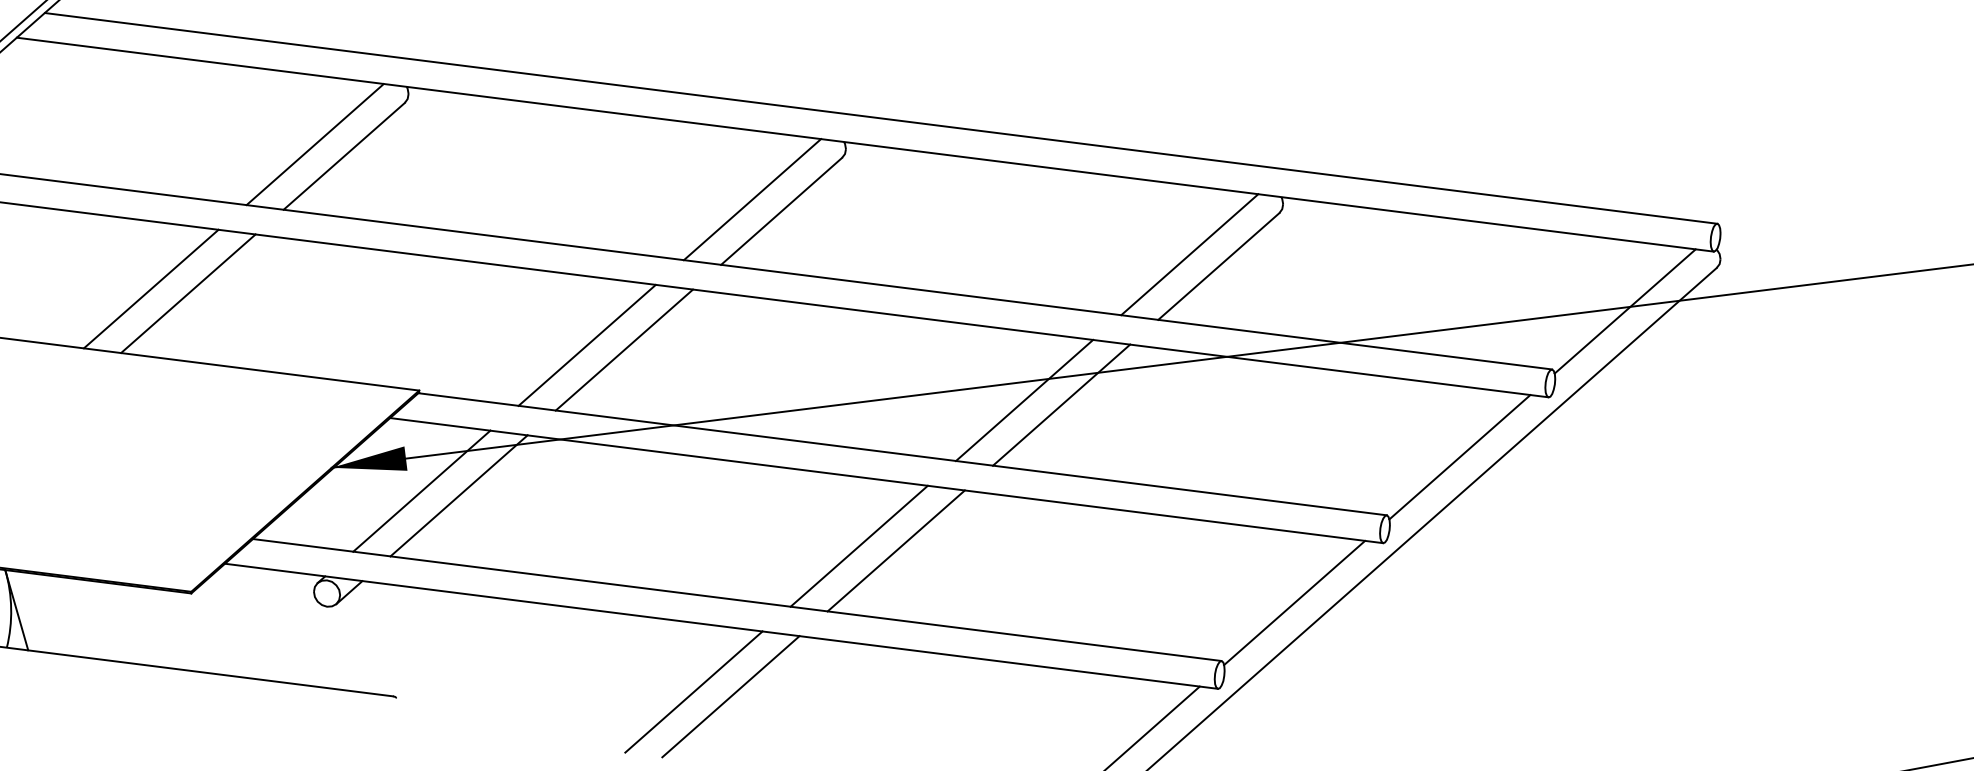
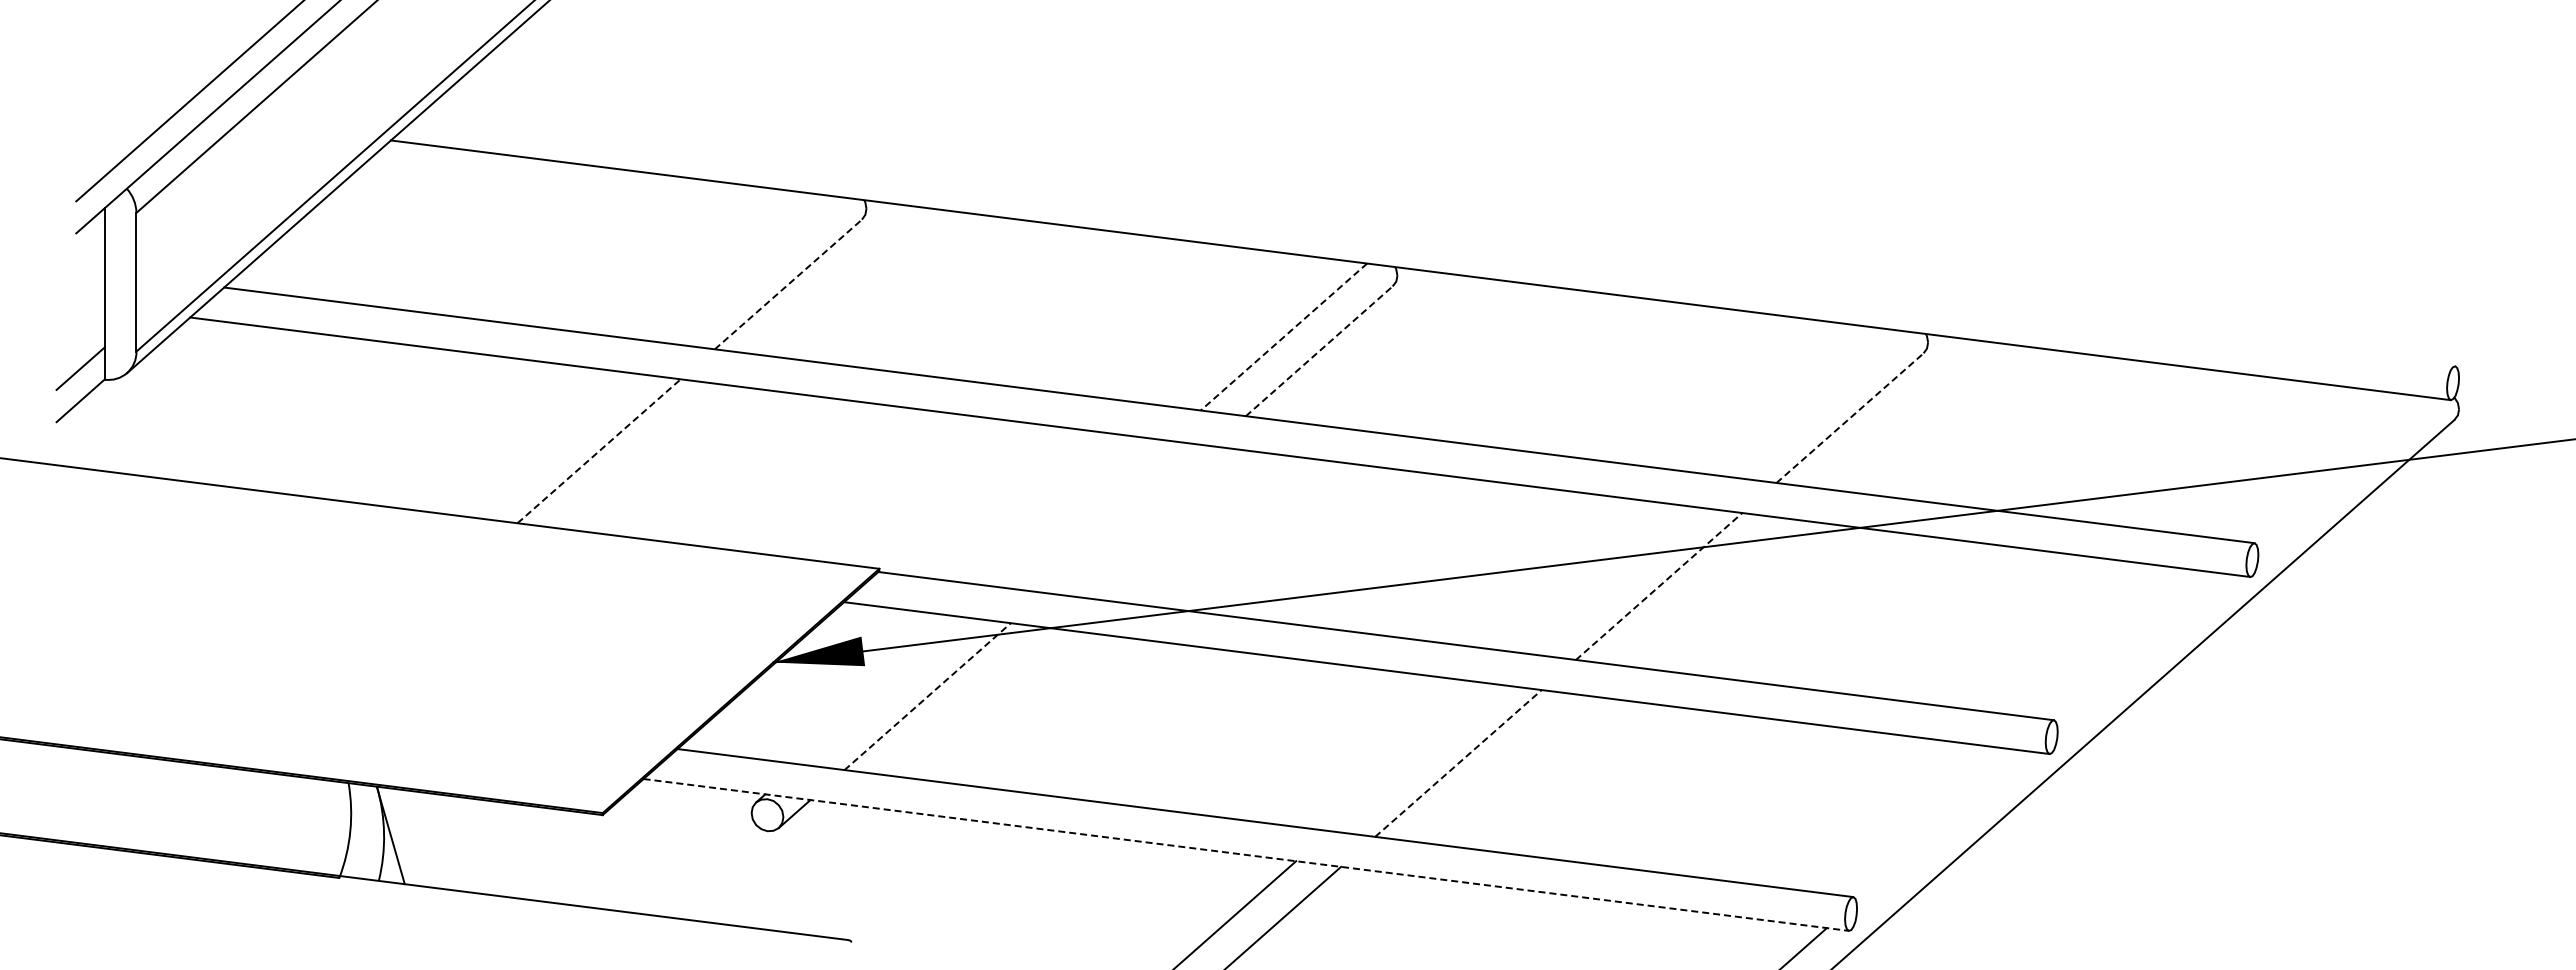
line: (880, 118) -> (1439, 238), removed
line: (314, 144) -> (752, 269), removed
line: (344, 156) -> (788, 284), solid -> dashed
line: (752, 200) -> (1283, 337), solid -> dashed
line: (781, 211) -> (1319, 351), solid -> dashed
line: (1189, 254) -> (1814, 403), removed
line: (1219, 265) -> (1850, 417), solid -> dashed
line: (150, 288) -> (553, 445), removed
line: (188, 293) -> (599, 451), solid -> dashed
line: (1624, 311) -> (2342, 472), removed
line: (586, 345) -> (1082, 513), removed
line: (624, 349) -> (1128, 519), removed
line: (1023, 400) -> (1613, 580), removed
line: (1061, 405) -> (1659, 586), solid -> dashed
line: (1459, 457) -> (2142, 649), removed
line: (421, 490) -> (882, 690), removed
line: (459, 495) -> (928, 696), solid -> dashed
line: (859, 546) -> (1413, 757), removed
line: (896, 550) -> (1458, 763), solid -> dashed
line: (1294, 602) -> (1941, 826), removed
line: (721, 626) -> (1246, 855), solid -> dashed

